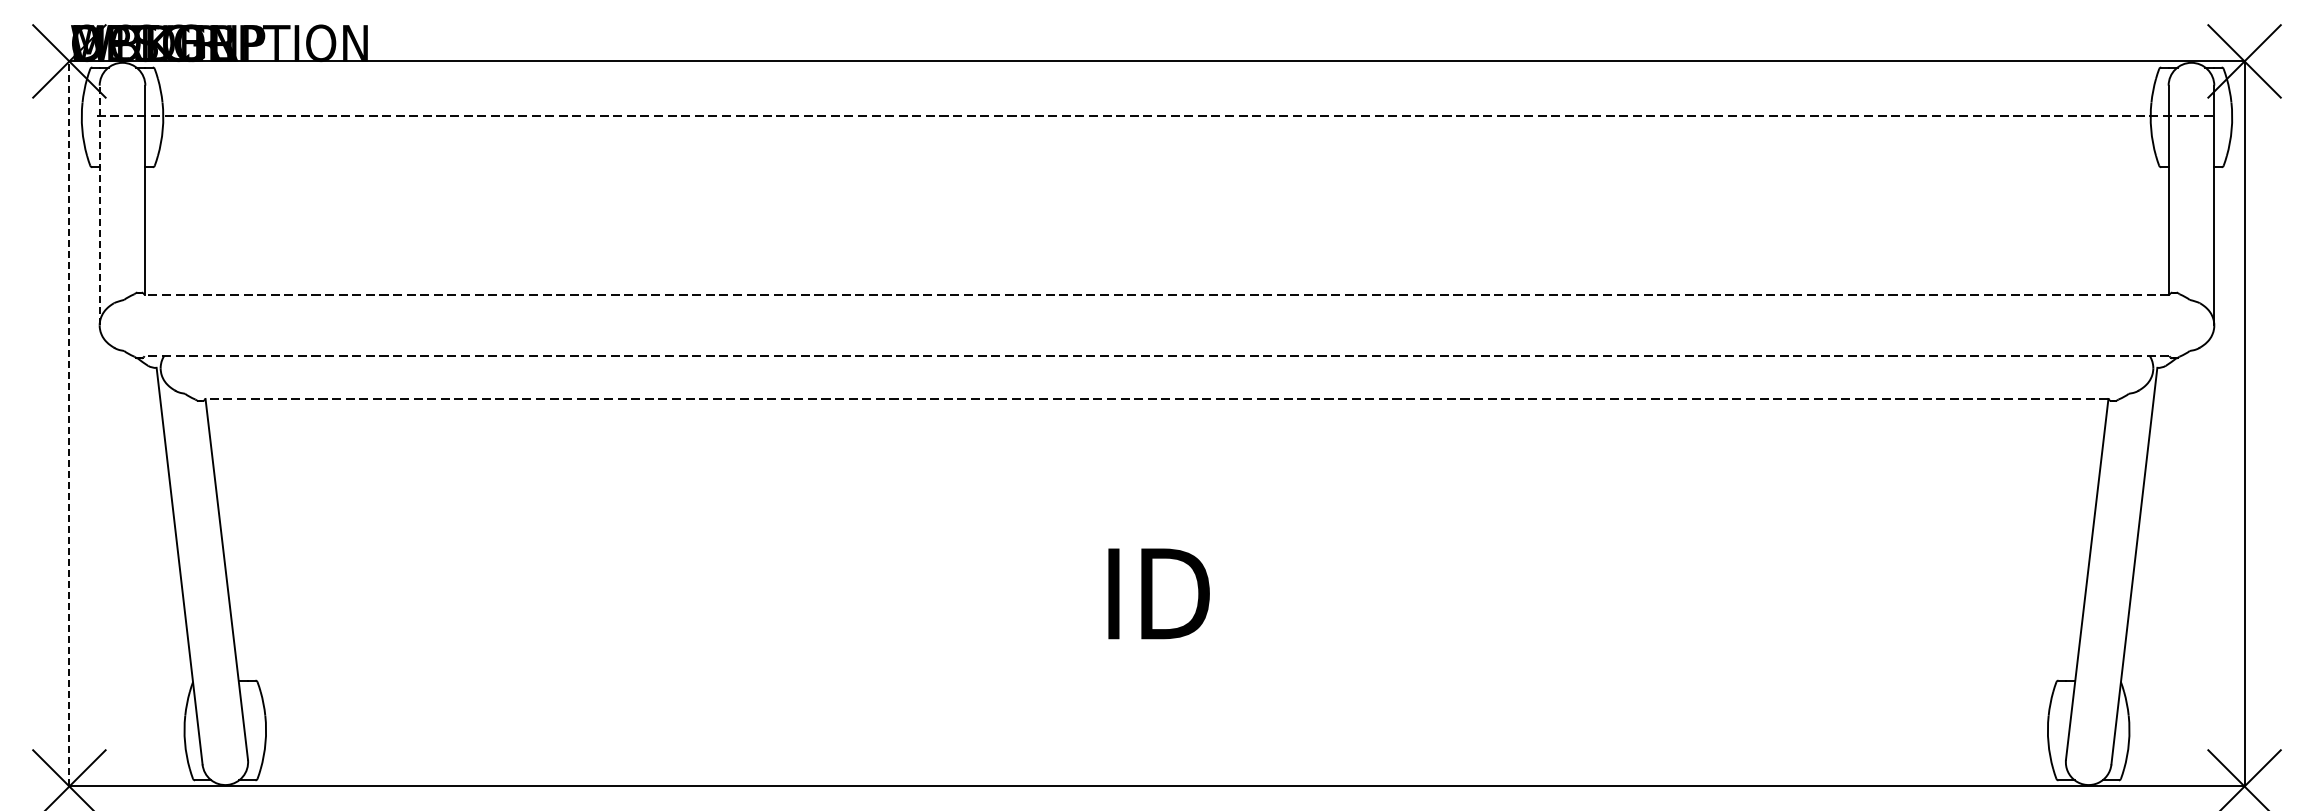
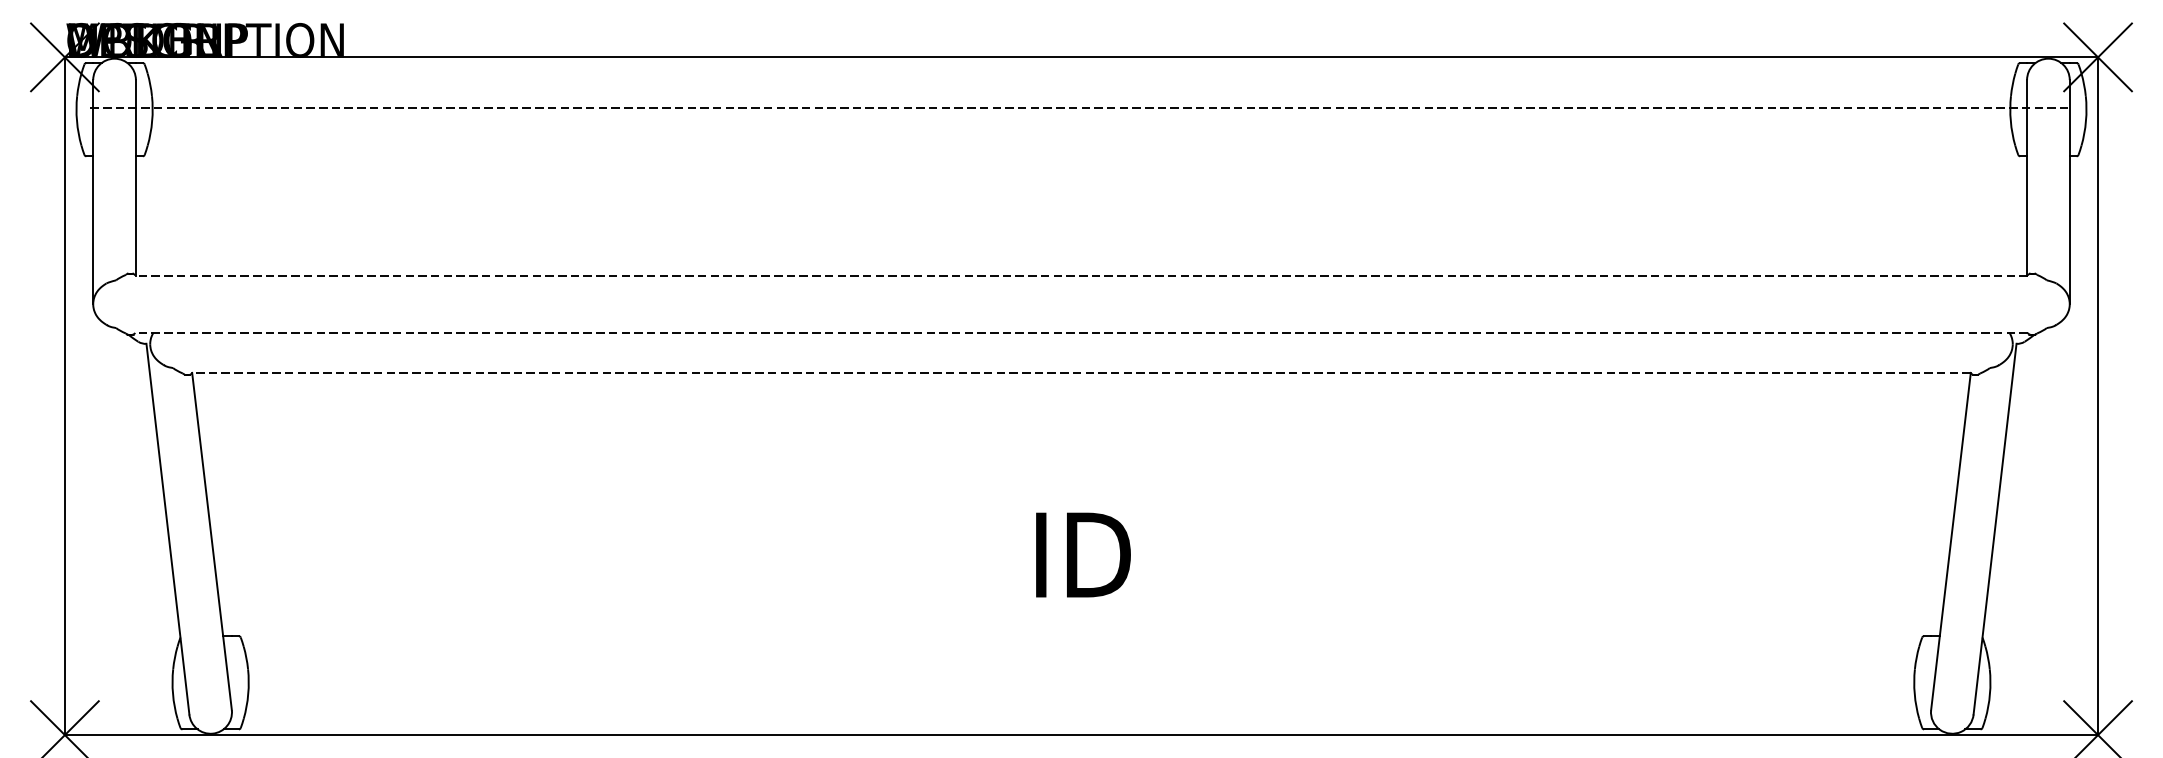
line: (99, 205) -> (93, 192), dashed -> solid
line: (69, 423) -> (65, 395), dashed -> solid

